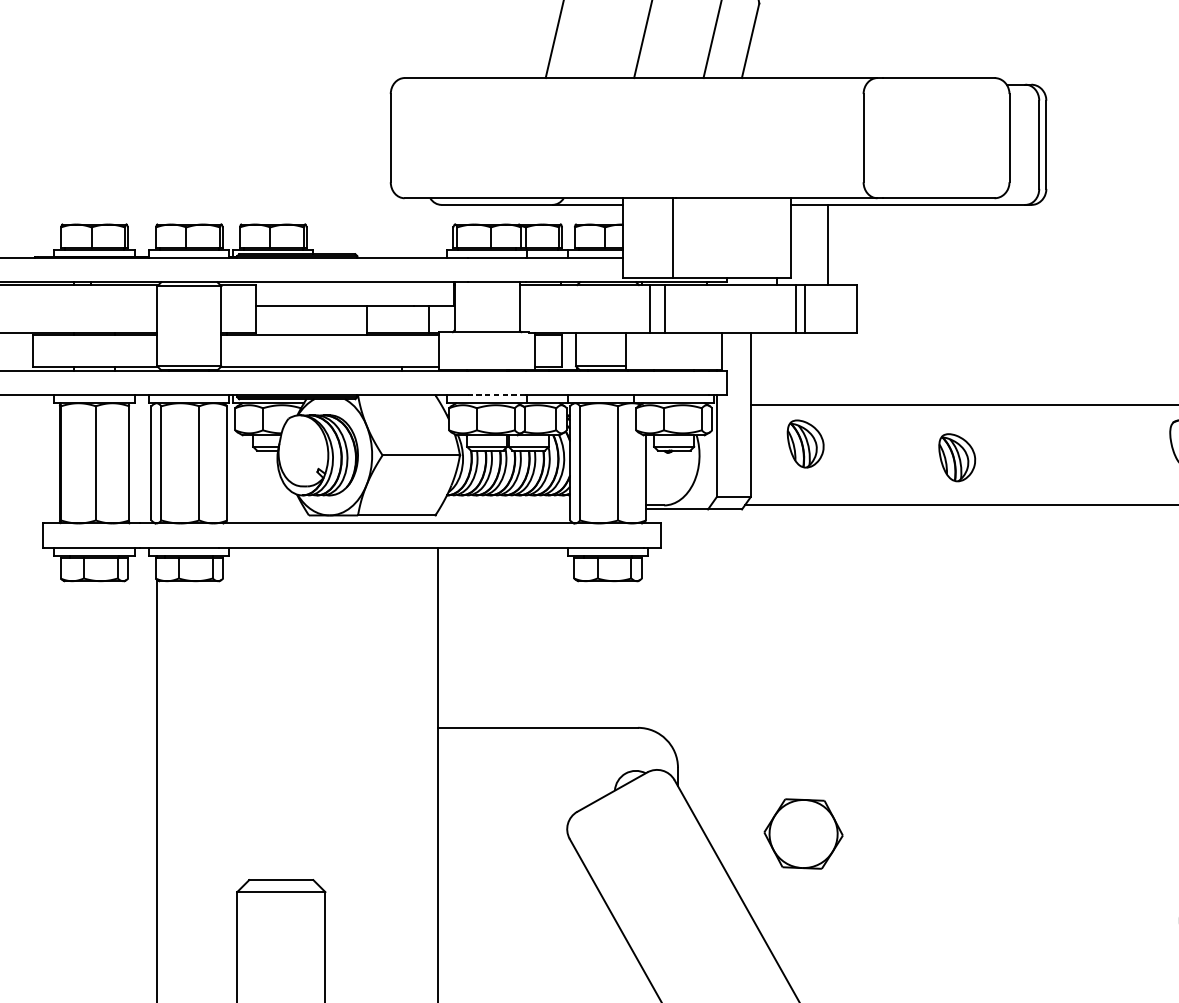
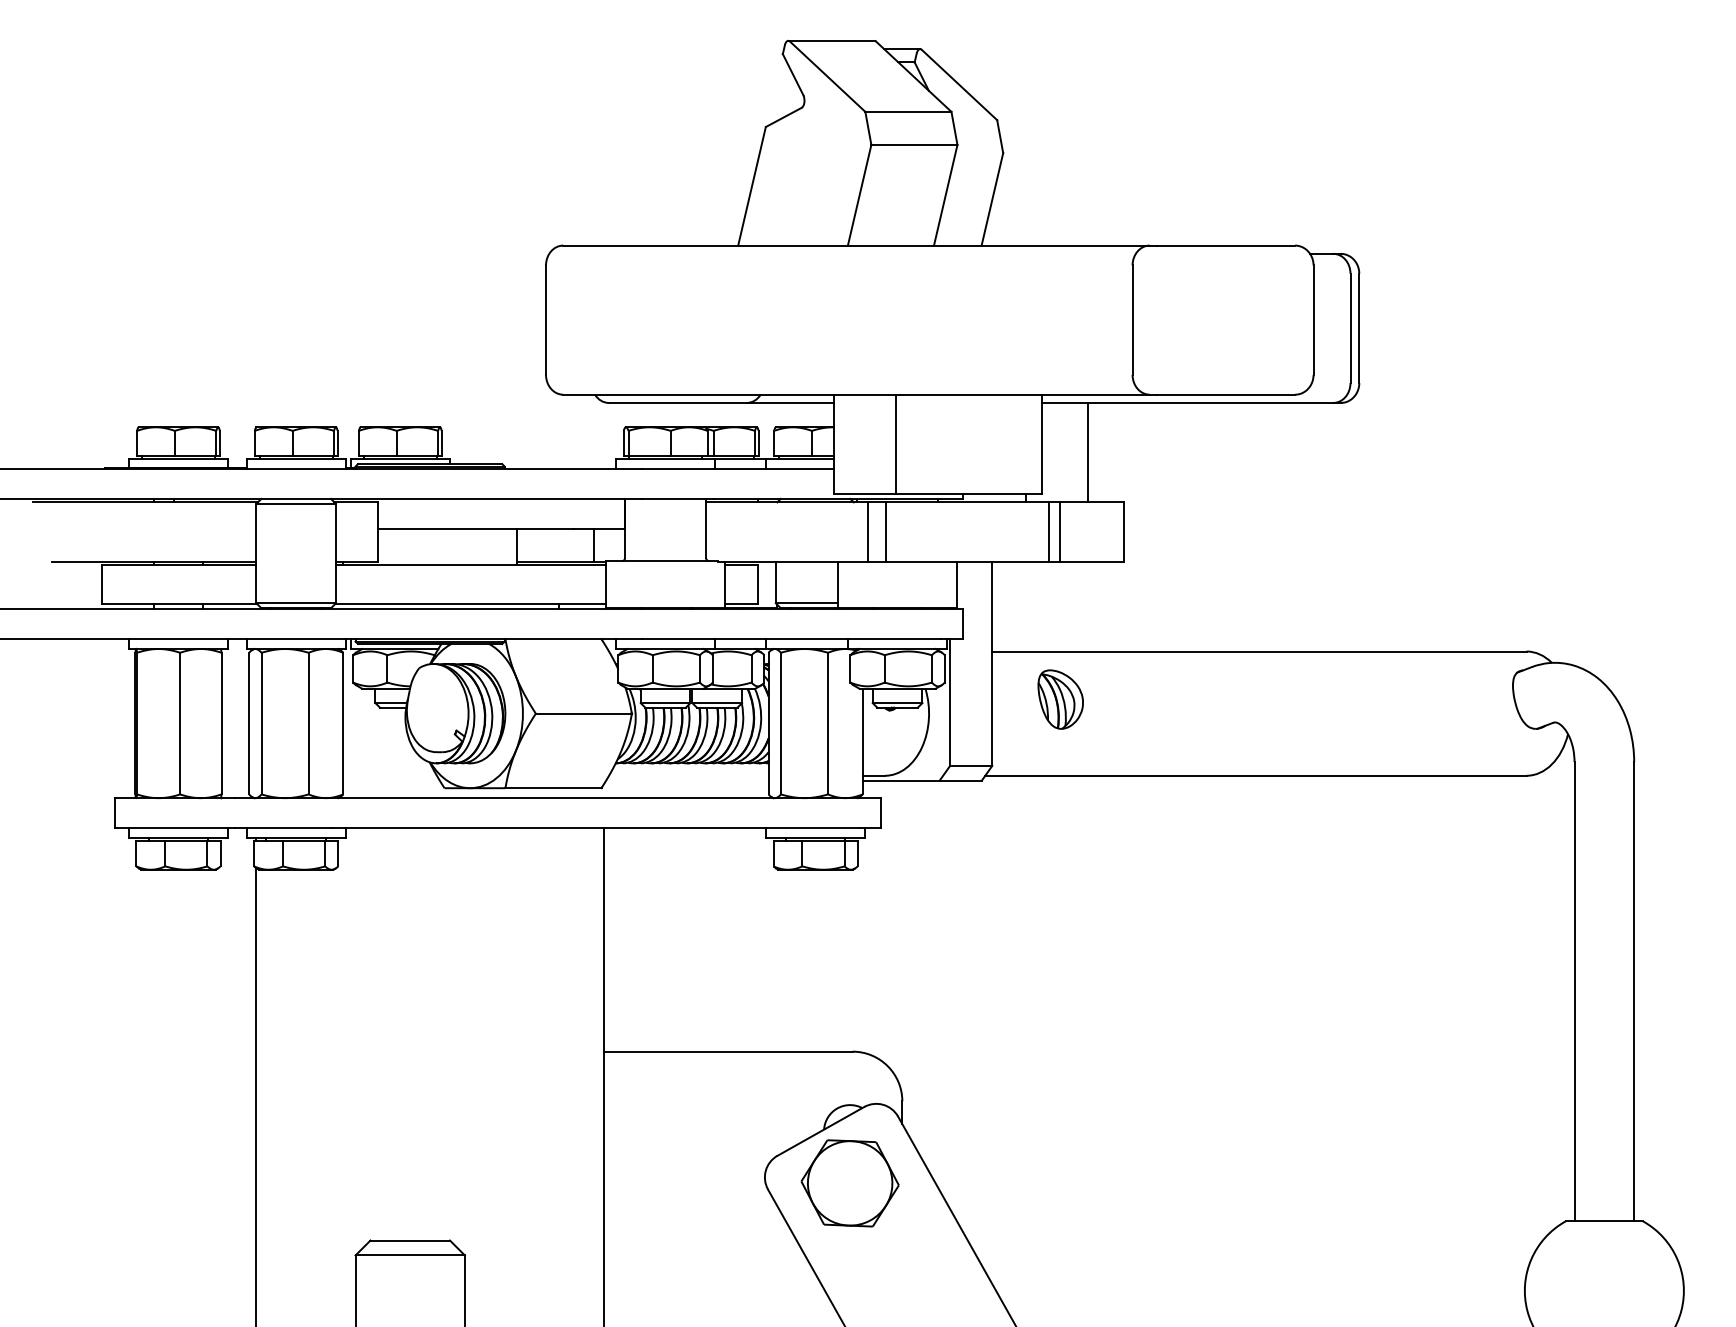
line: (496, 395) -> (677, 639), dashed -> solid
part: (957, 457) -> (1248, 716), removed
part: (803, 834) -> (849, 1183), moved

